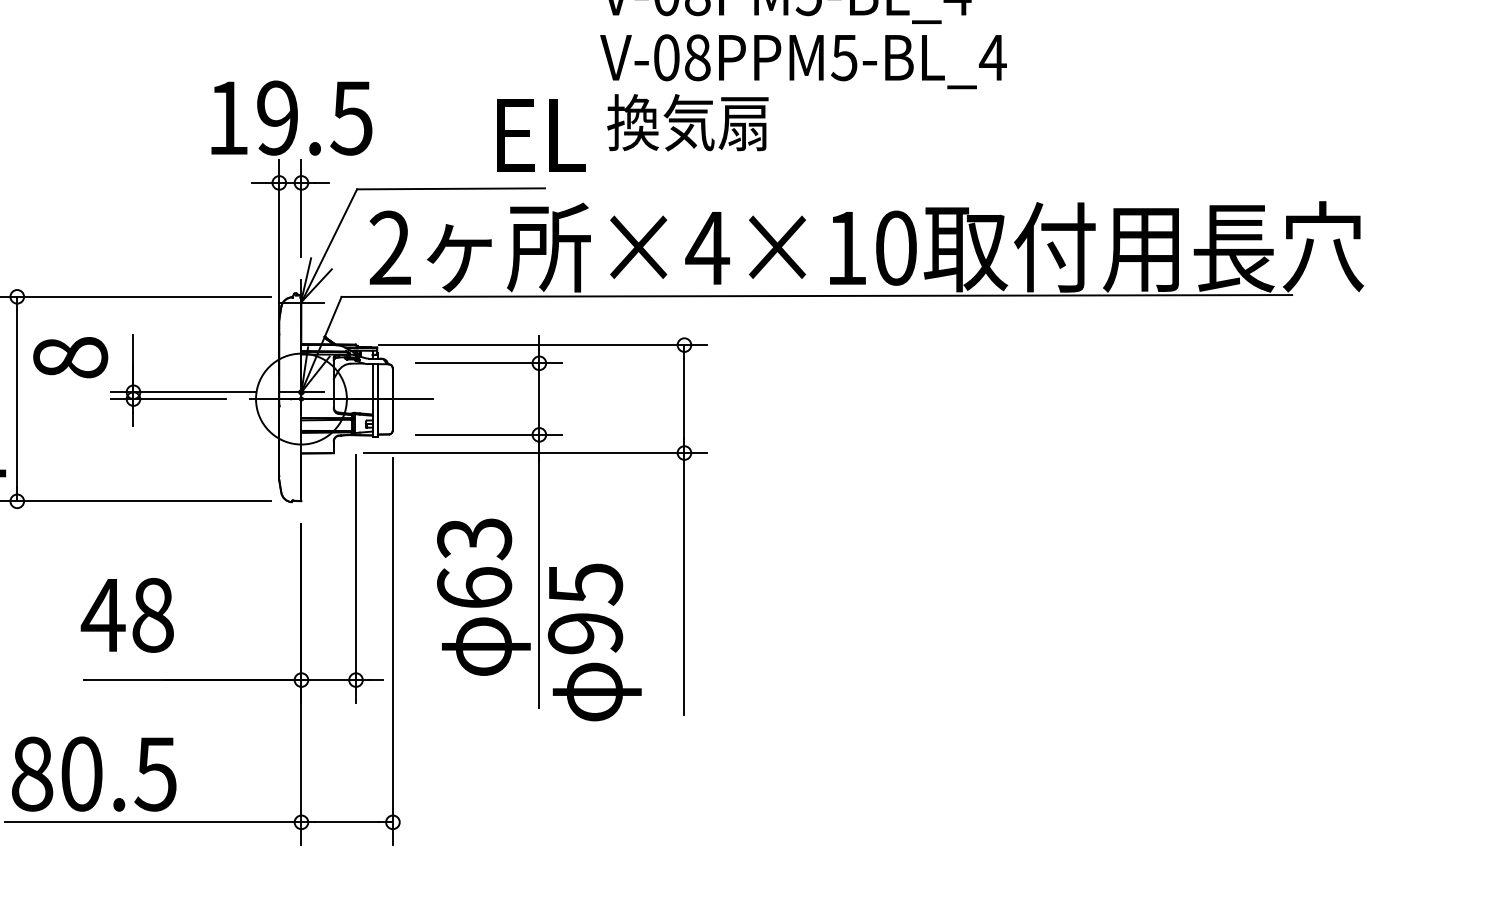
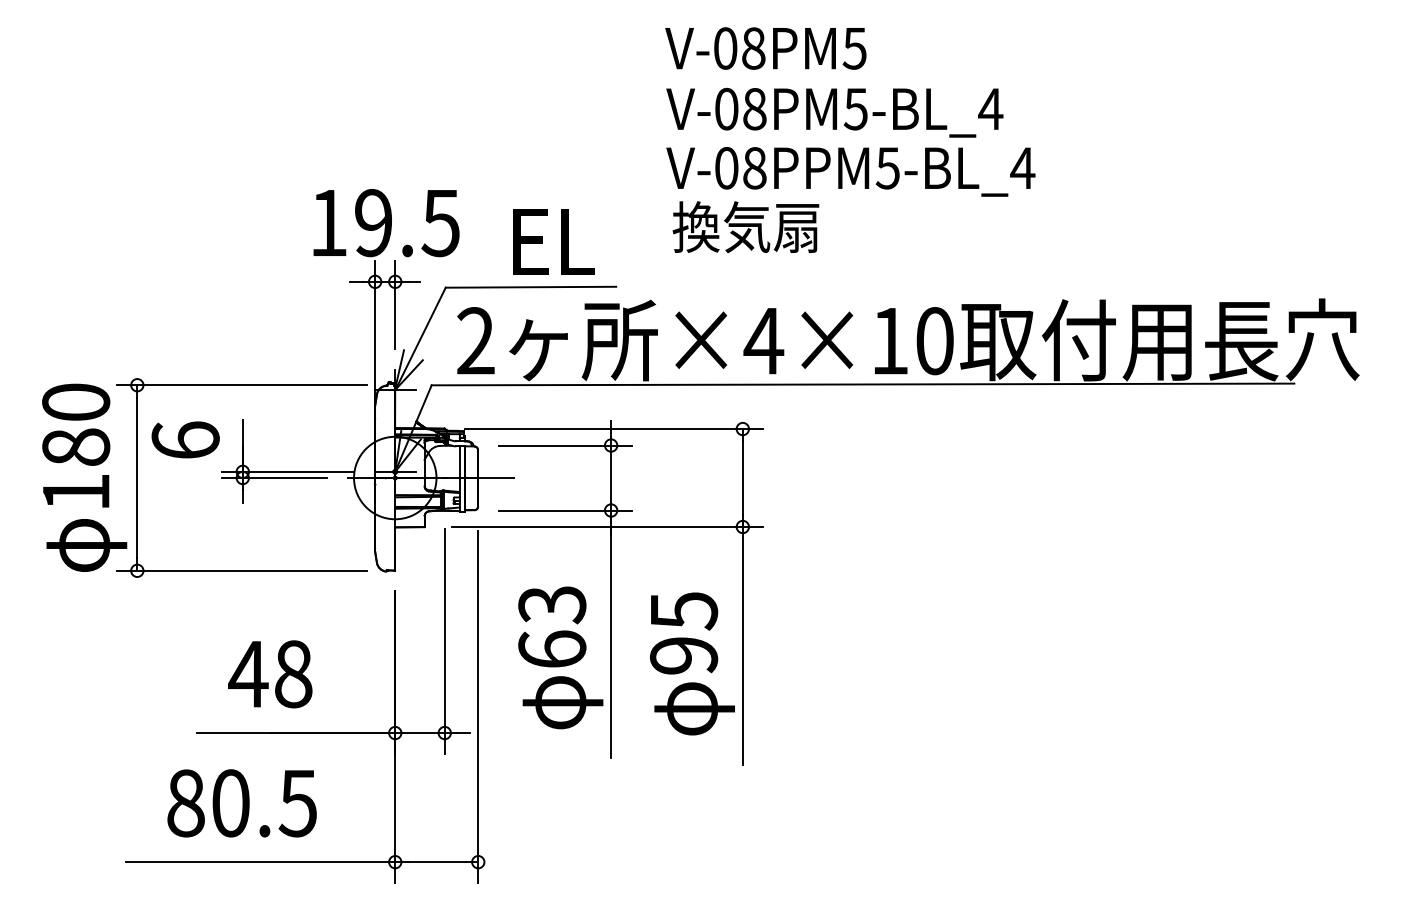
text: (540, 135) -> (553, 241), moved
text: (70, 357) -> (185, 440), 8 -> 6
text: (127, 615) -> (270, 674), moved
text: (594, 642) -> (692, 663), moved
text: (93, 774) -> (241, 803), moved

